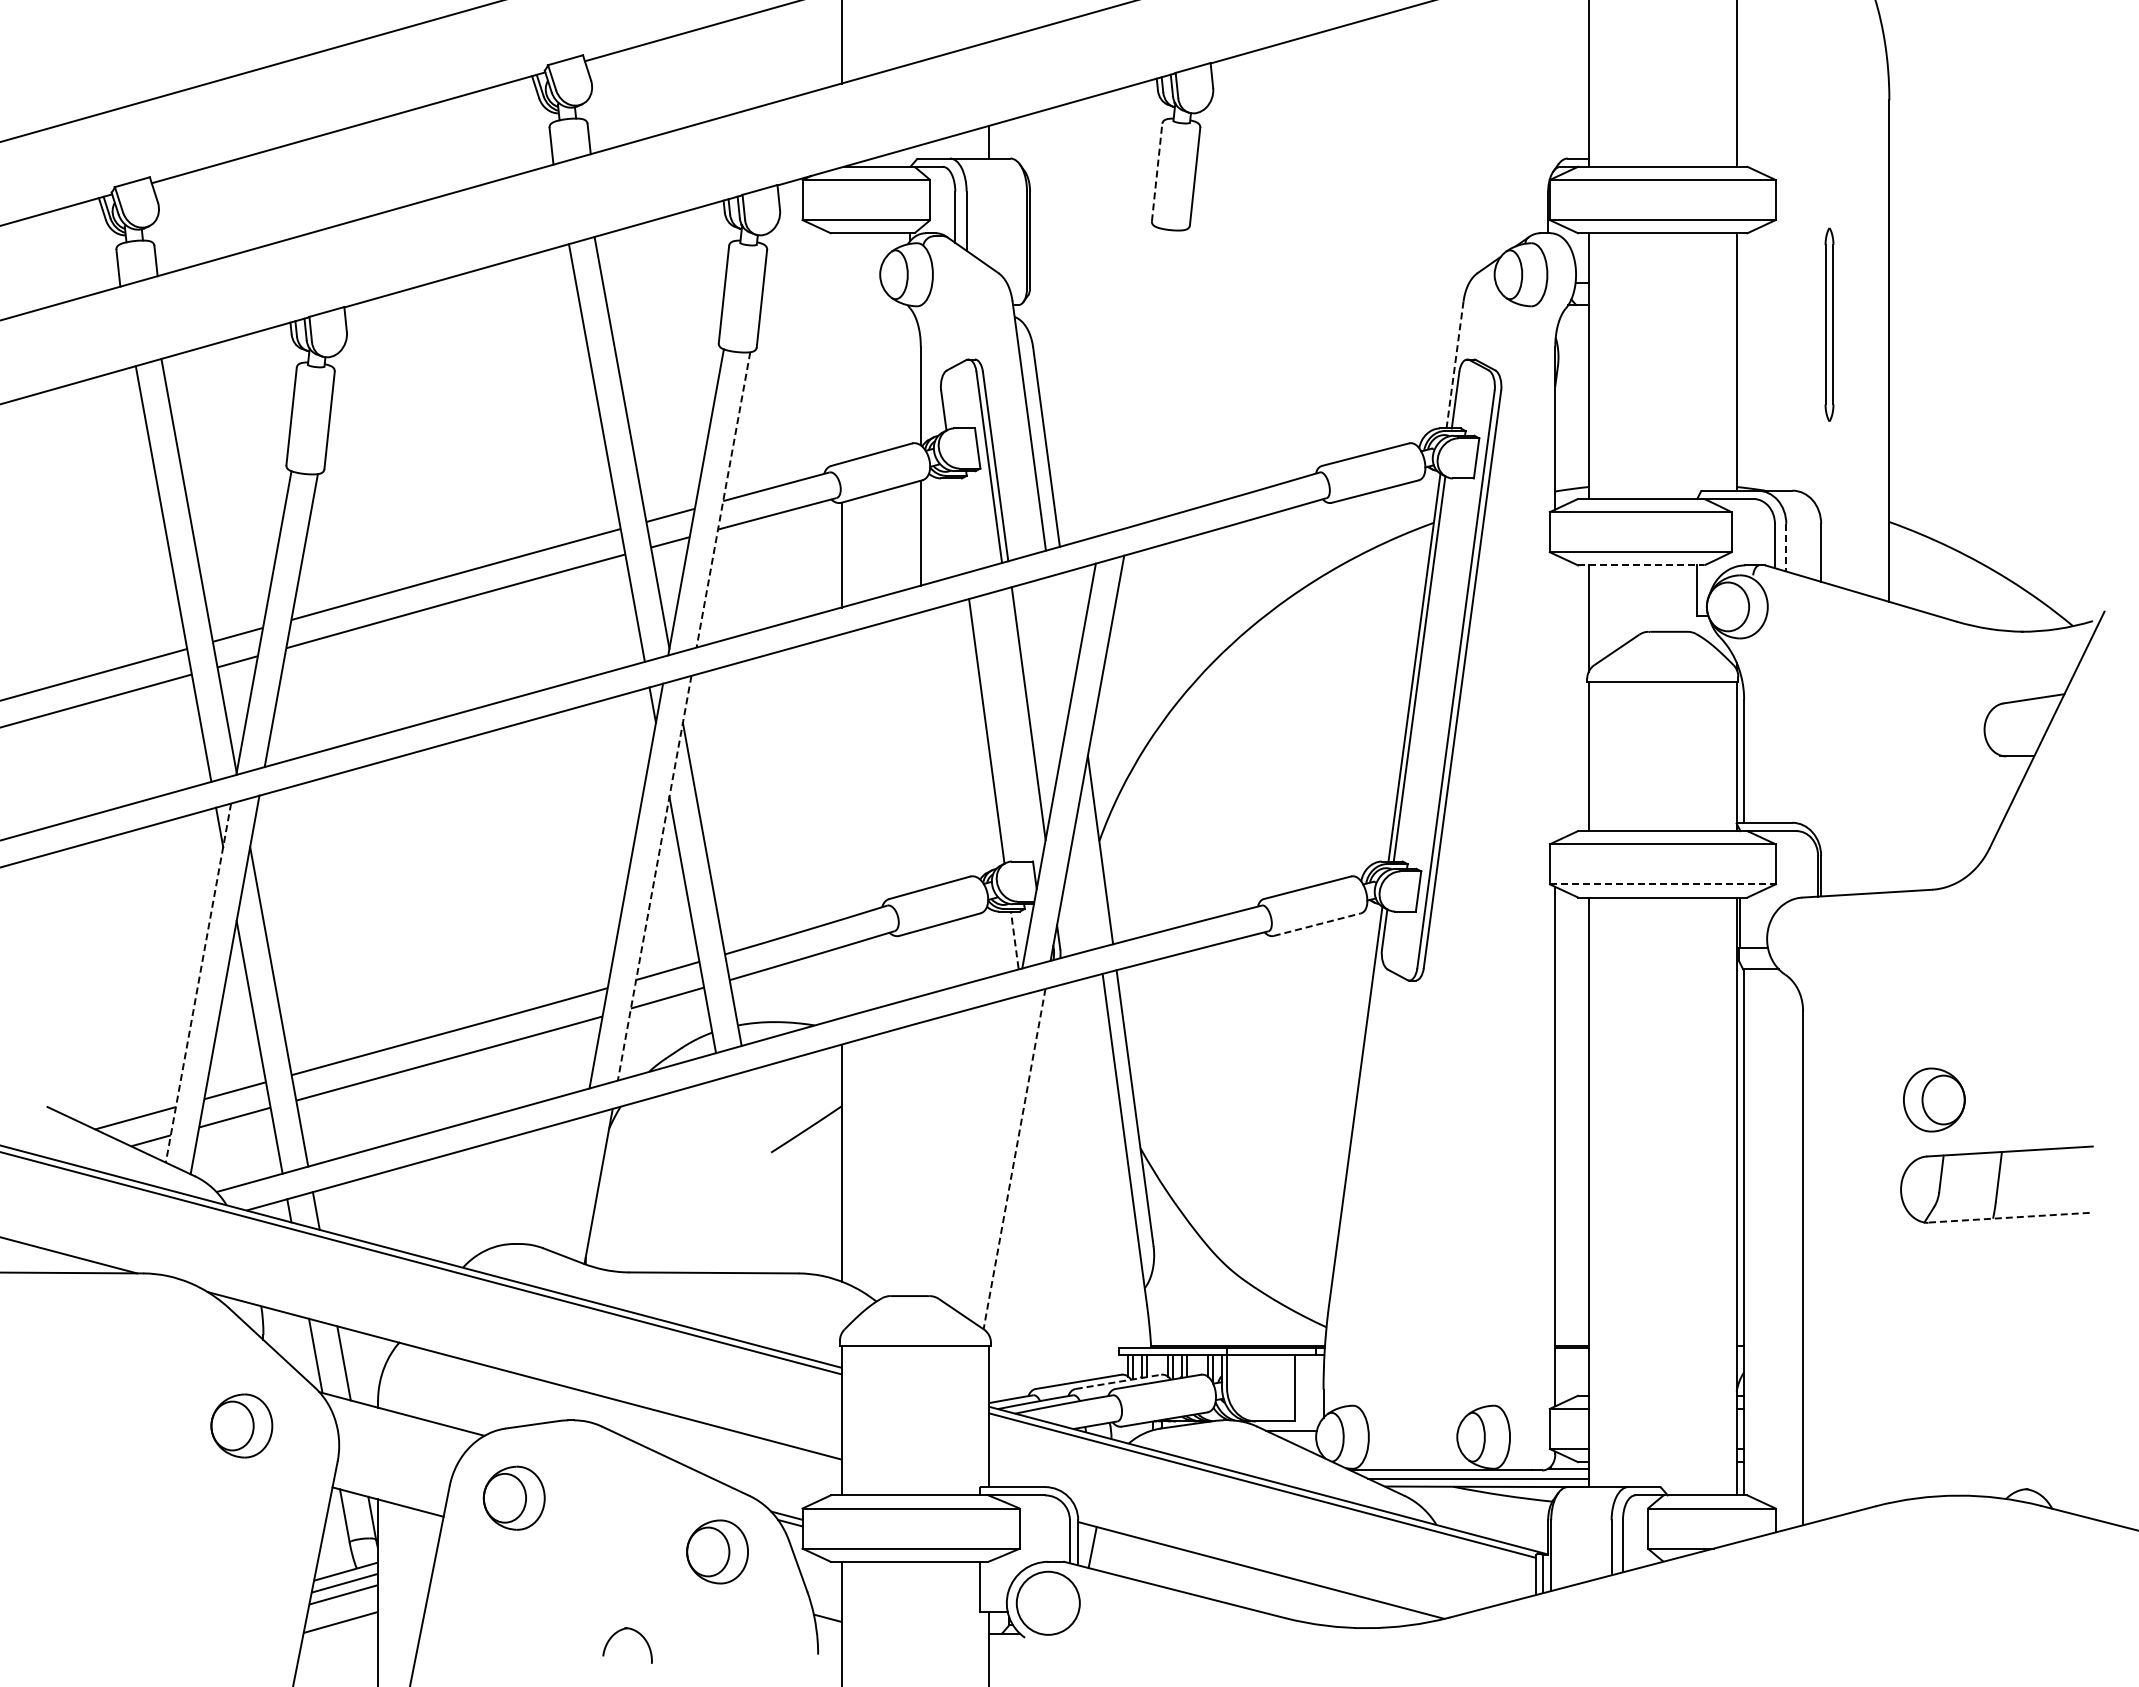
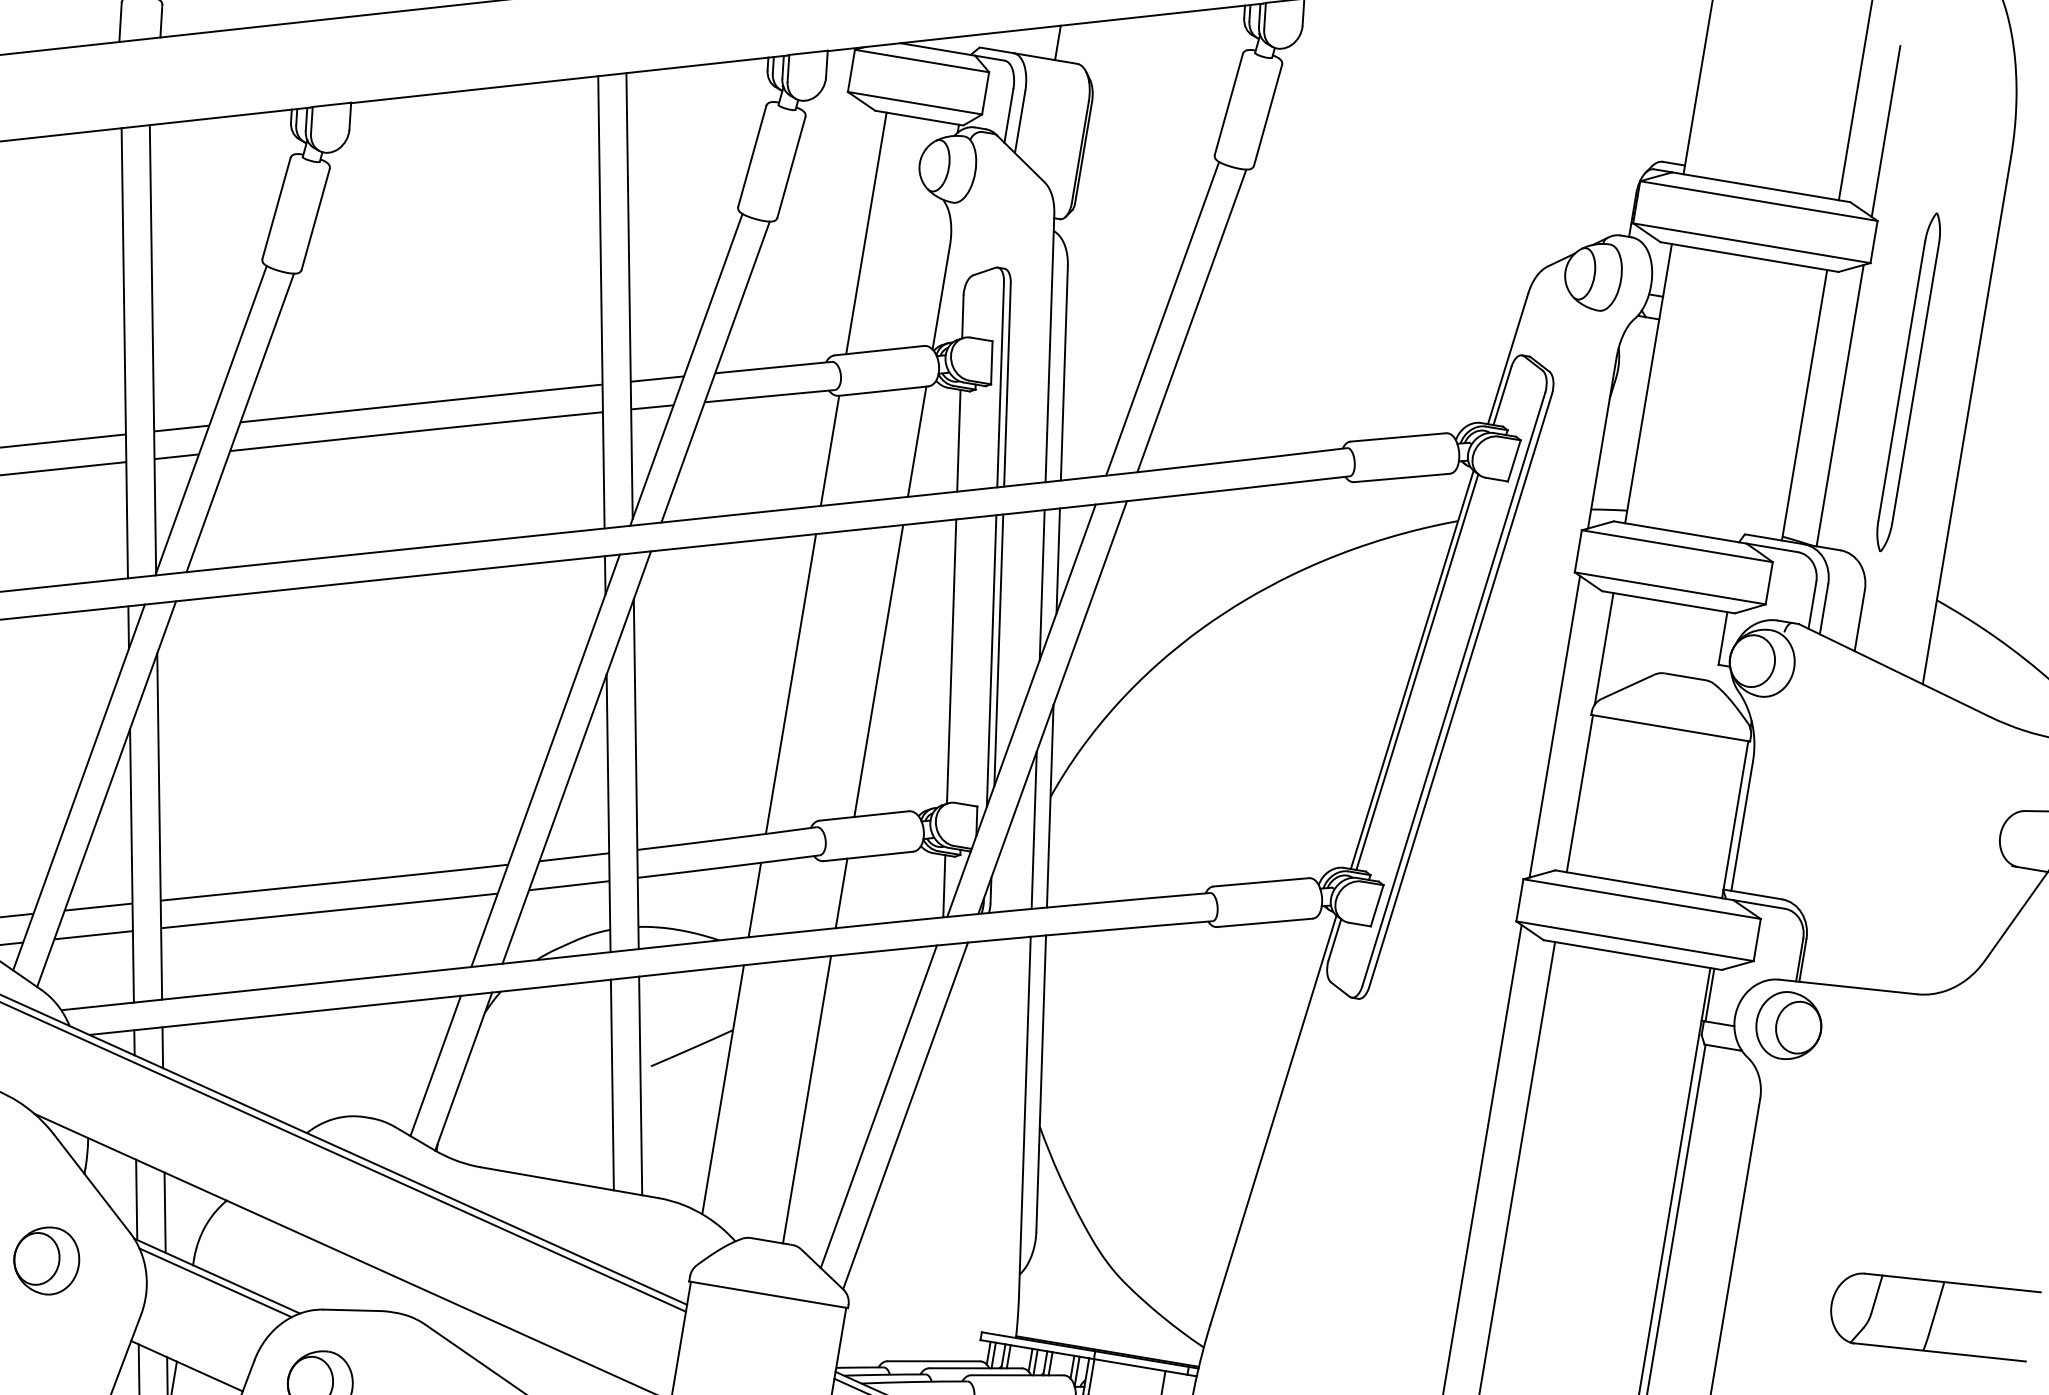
line: (1769, 95) -> (1885, 131), added
line: (1157, 172) -> (1229, 104), dashed -> solid
part: (1829, 324) -> (1908, 382), size x1.67
line: (841, 348) -> (866, 233), added
line: (1769, 356) -> (1840, 405), added
line: (1455, 364) -> (1508, 358), dashed -> solid
line: (1156, 378) -> (1192, 320), added
line: (1129, 381) -> (1163, 319), added
line: (723, 500) -> (715, 372), dashed -> solid
line: (958, 525) -> (958, 440), added
line: (1786, 547) -> (1824, 609), dashed -> solid
line: (1641, 565) -> (1668, 602), dashed -> solid
line: (1069, 621) -> (1057, 560), added
line: (1058, 646) -> (1041, 585), added
line: (1555, 697) -> (1555, 726), added
line: (1023, 724) -> (991, 660), added
line: (920, 751) -> (878, 671), added
line: (841, 776) -> (791, 683), added
line: (1089, 874) -> (1034, 830), added
line: (654, 878) -> (576, 757), dashed -> solid
line: (1662, 884) -> (1634, 941), dashed -> solid
line: (1317, 924) -> (1265, 922), dashed -> solid
line: (1014, 939) -> (944, 885), dashed -> solid
line: (920, 962) -> (841, 892), added
line: (841, 982) -> (754, 899), added
line: (198, 983) -> (78, 787), dashed -> solid
part: (1934, 1099) -> (1789, 1025), moved
line: (988, 1154) -> (879, 1106), added
line: (920, 1159) -> (806, 1099), added
line: (1014, 1159) -> (905, 1116), dashed -> solid
line: (764, 1172) -> (640, 1086), added
line: (738, 1175) -> (612, 1084), added
line: (571, 1185) -> (435, 1065), added
line: (2007, 1217) -> (1938, 1351), dashed -> solid
line: (1118, 1381) -> (975, 1367), dashed -> solid
line: (401, 1420) -> (215, 1282), added

